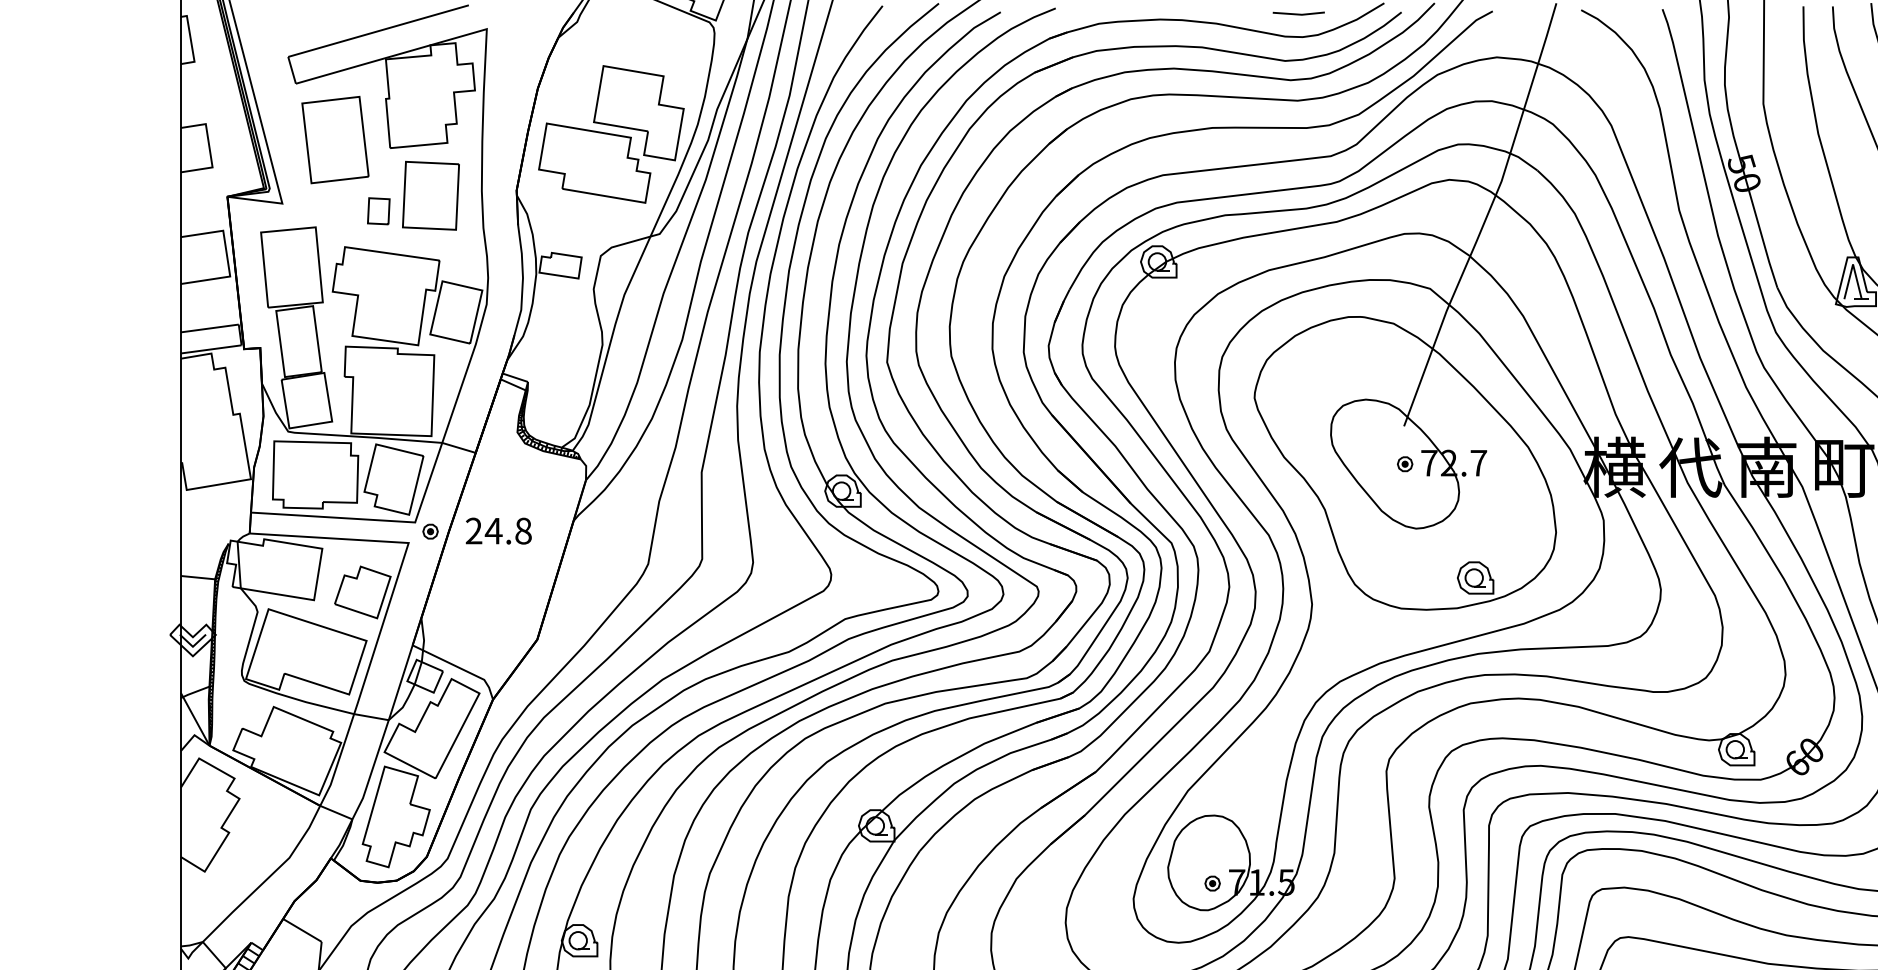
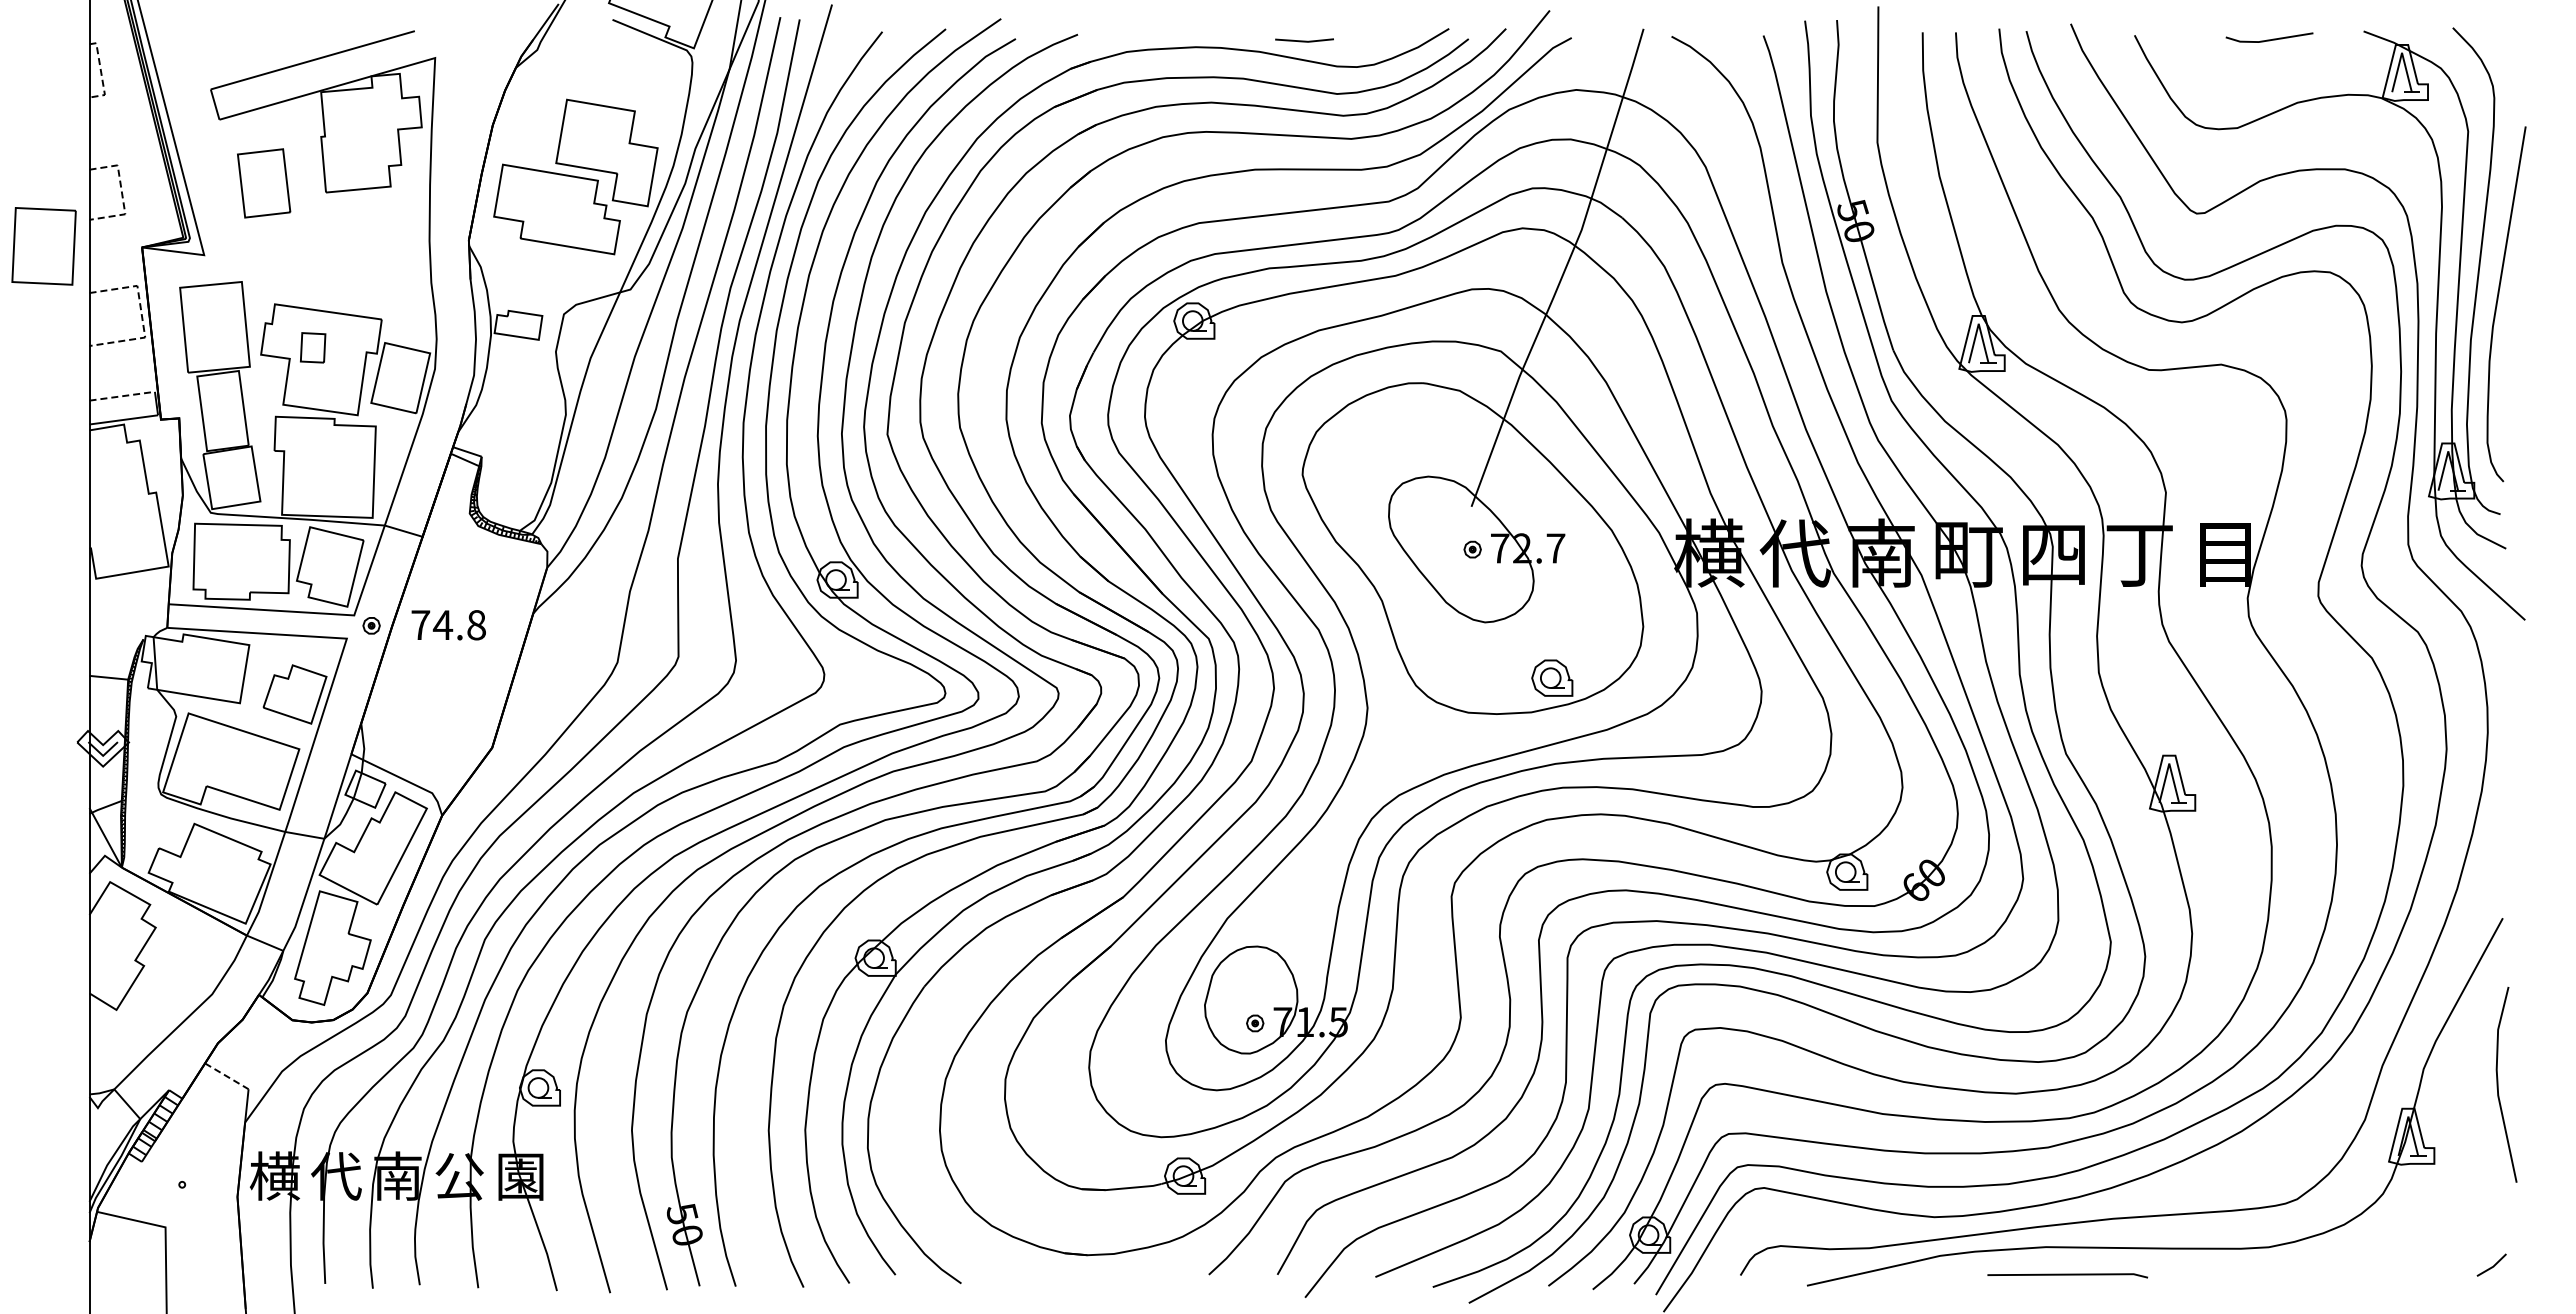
line: (1298, 13) -> (1304, 40), moved
line: (191, 42) -> (101, 73), solid -> dashed
part: (334, 140) -> (263, 183), size x0.7
line: (210, 149) -> (122, 193), solid -> dashed
part: (430, 195) -> (43, 246), moved
part: (379, 210) -> (313, 347), moved
line: (226, 257) -> (141, 316), solid -> dashed
line: (210, 328) -> (122, 396), solid -> dashed
text: (473, 530) -> (420, 624), 24.8 -> 74.8
line: (303, 930) -> (227, 1076), solid -> dashed

